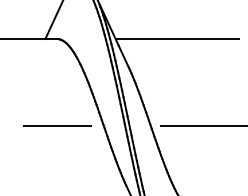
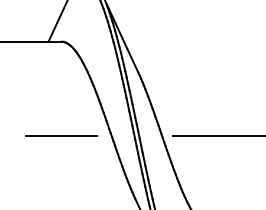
line: (177, 38) -> (190, 41), removed

